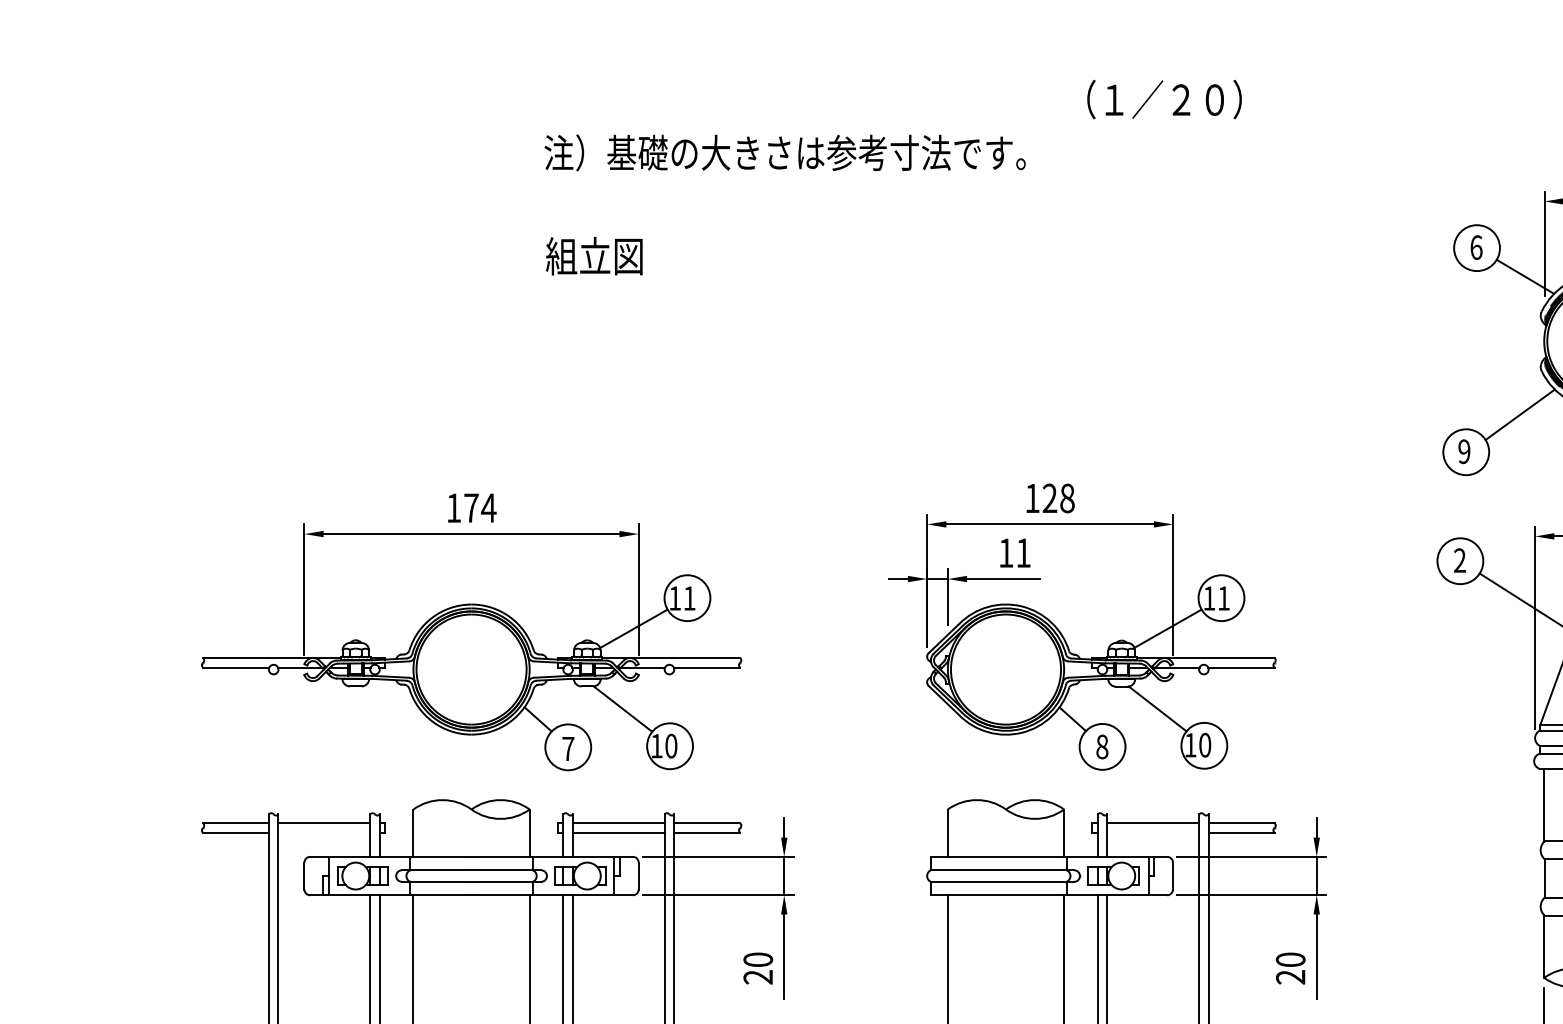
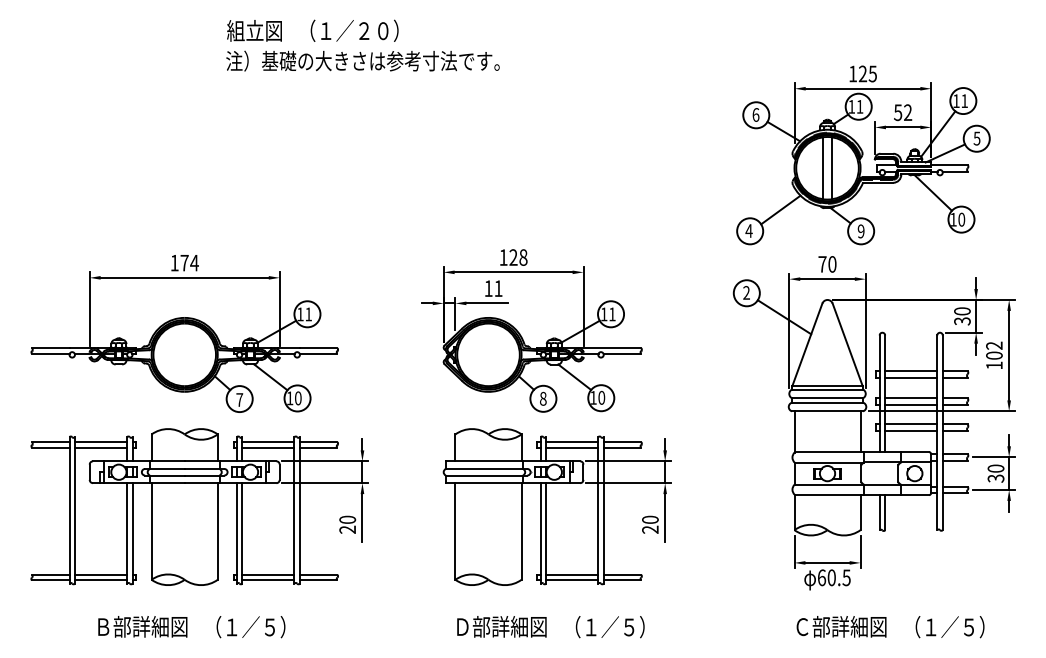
text: (1164, 98) -> (354, 30), moved
text: (594, 255) -> (254, 30), moved
text: (1463, 450) -> (748, 230), 9 -> 4
line: (323, 832) -> (100, 447), added
line: (1153, 832) -> (572, 447), added

